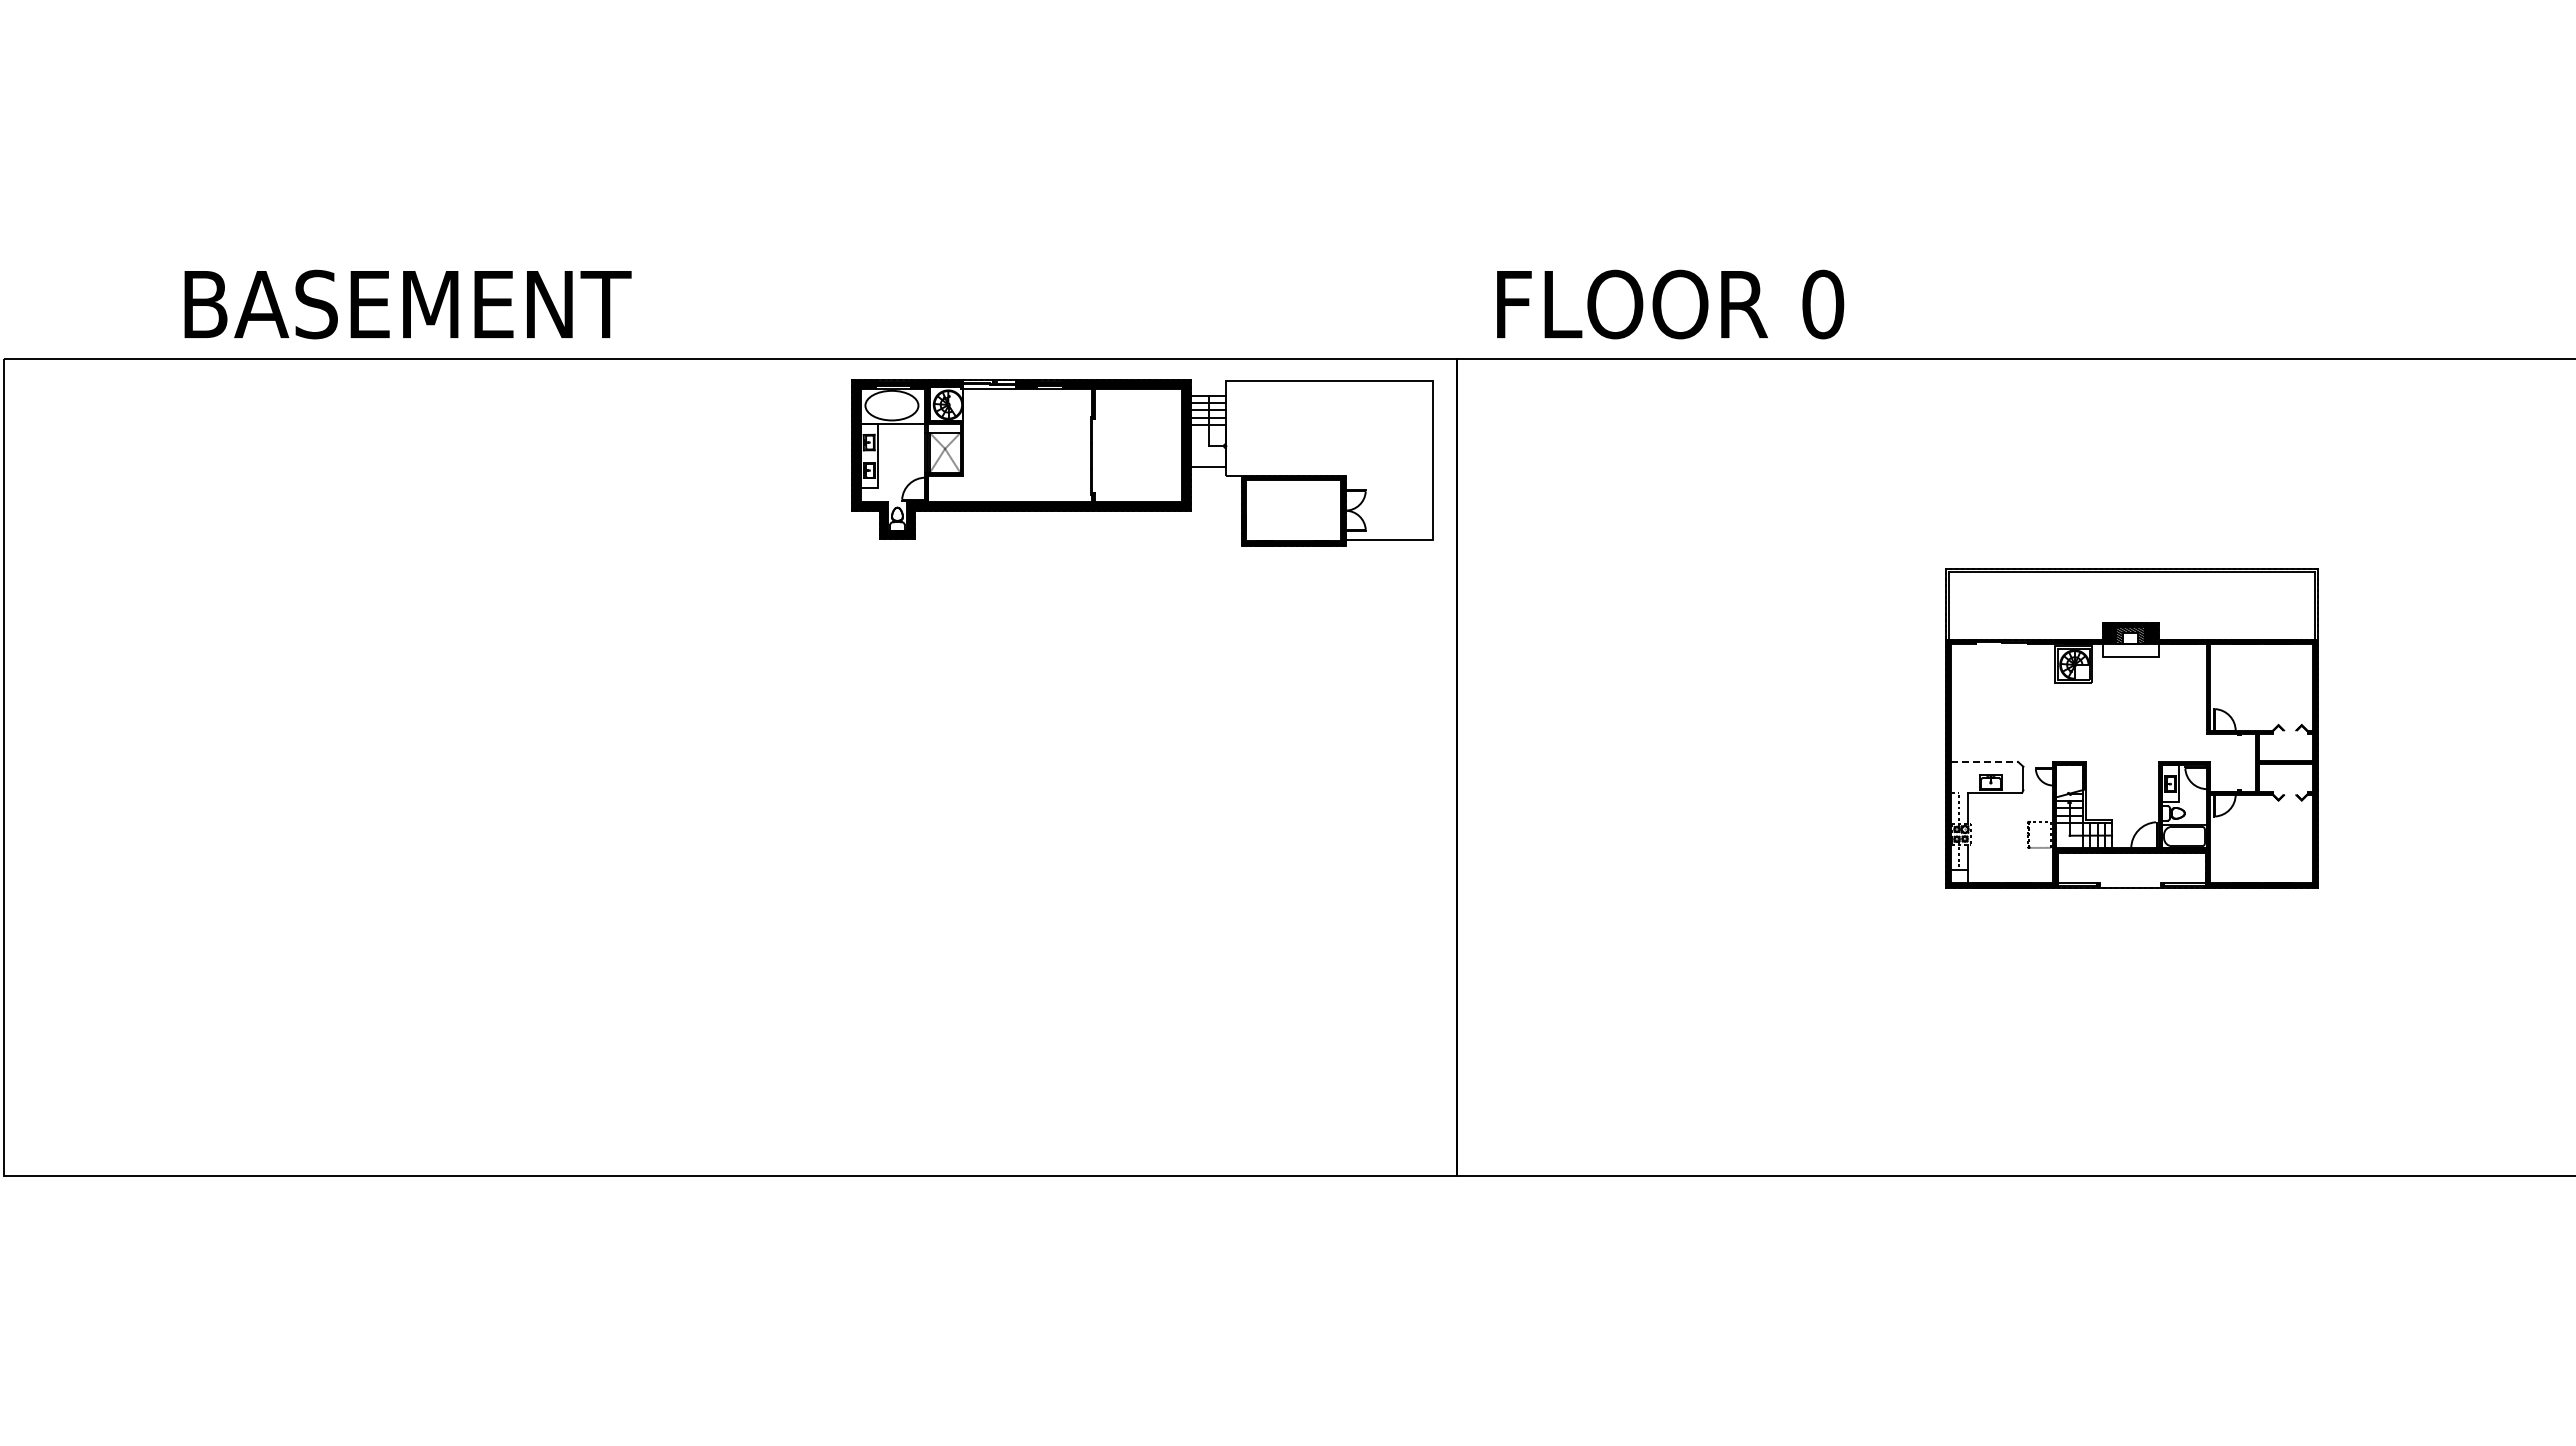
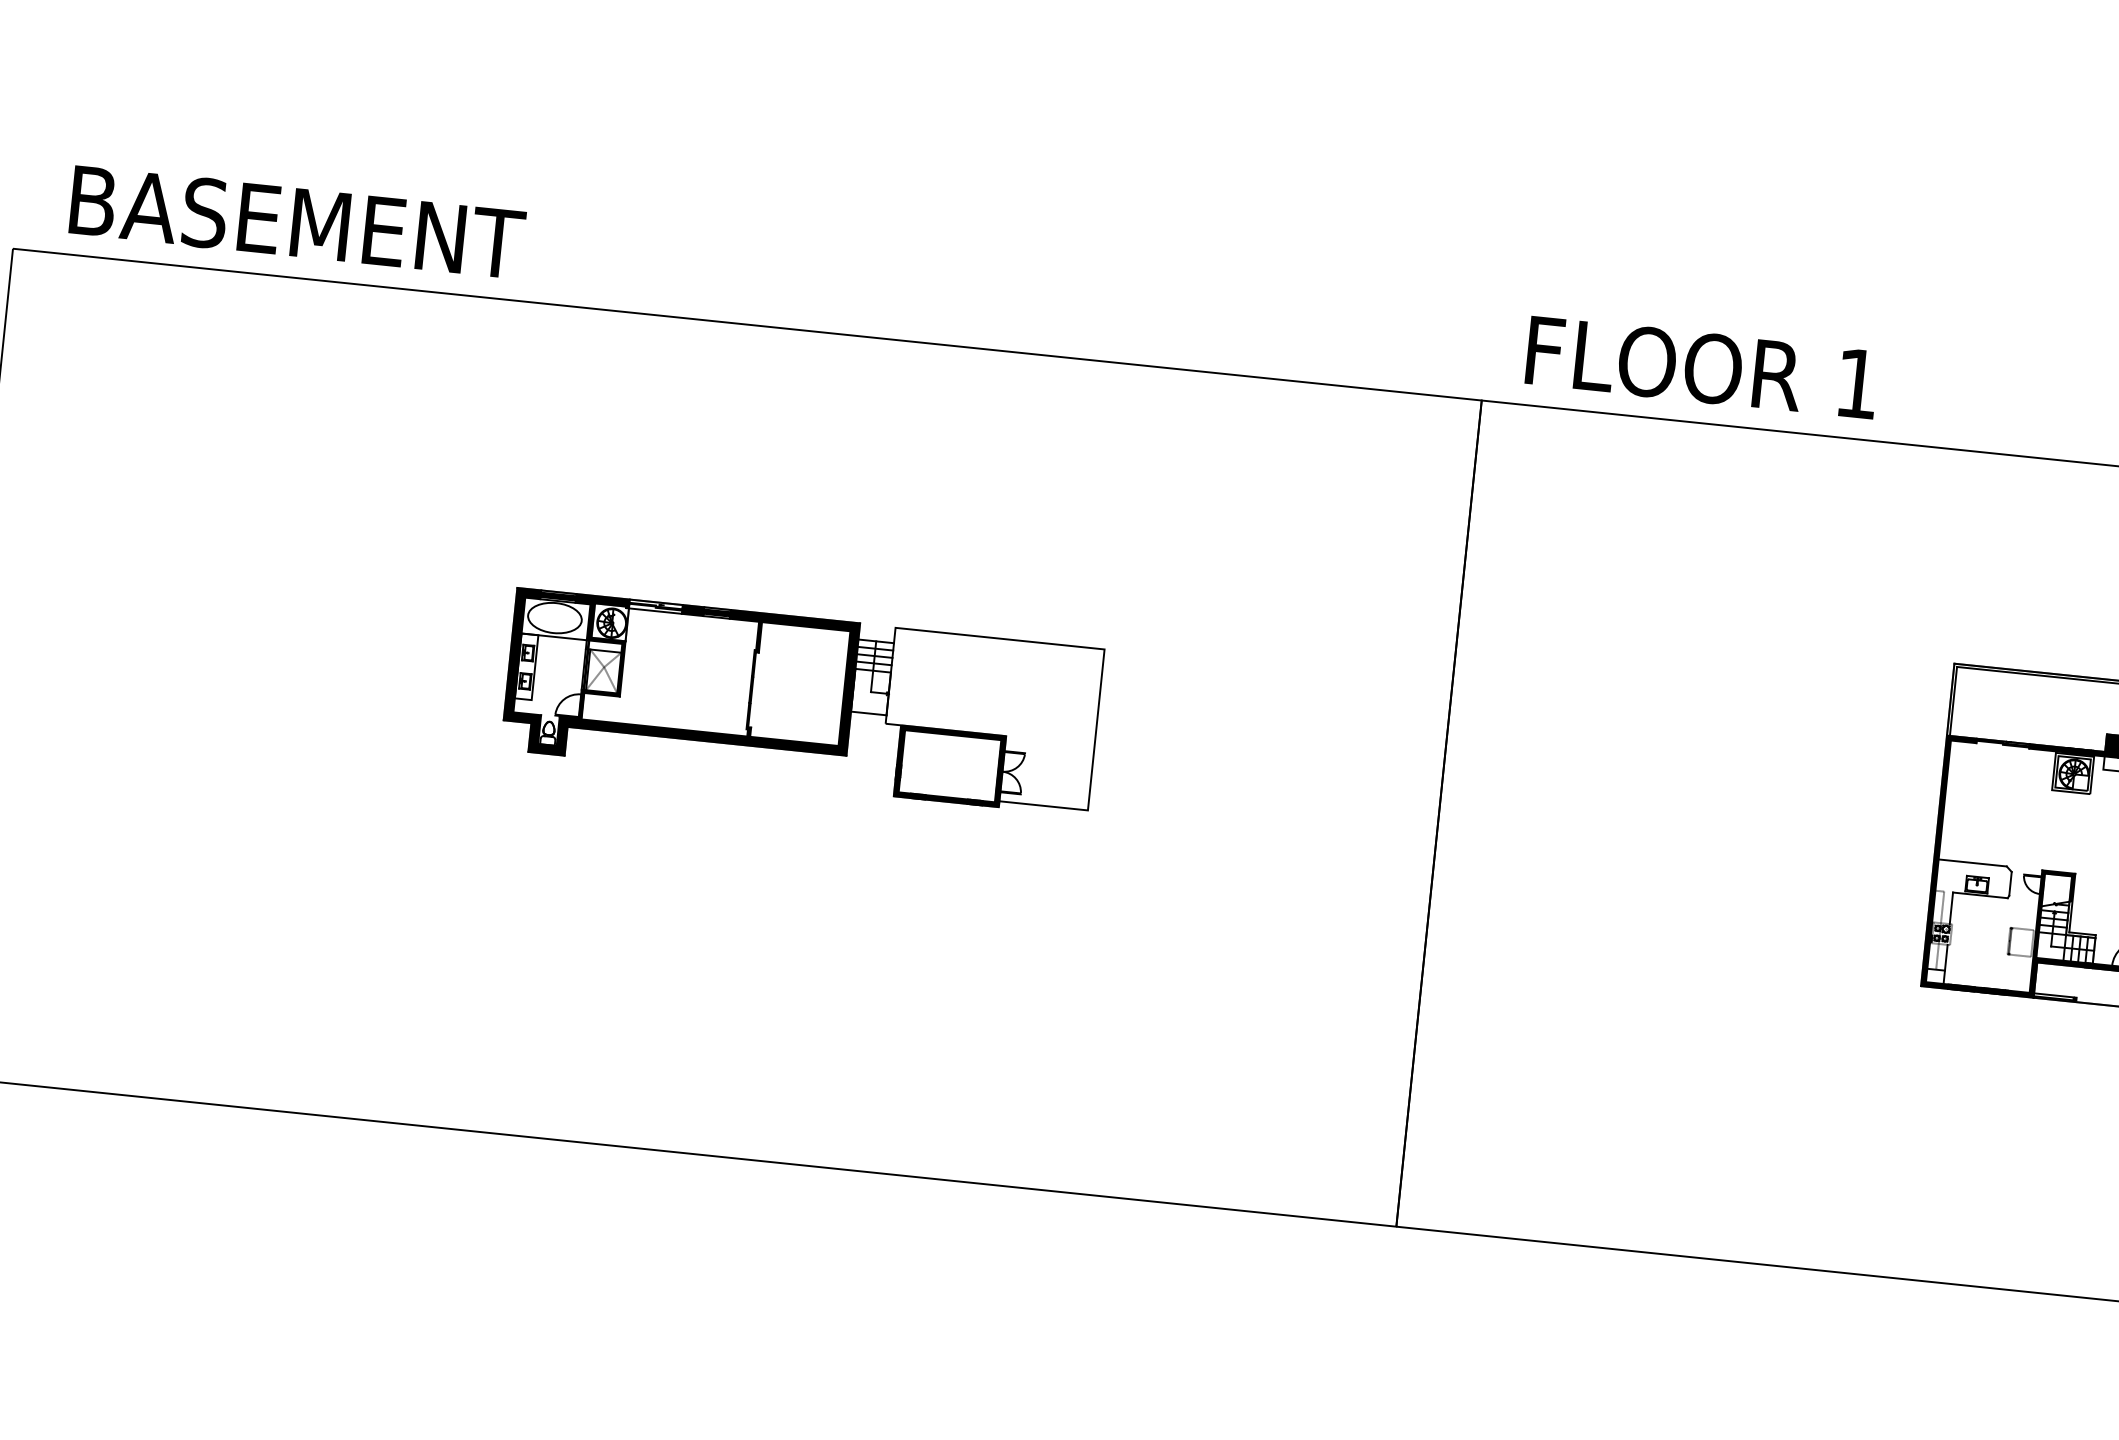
text: (407, 304) -> (297, 222), moved
text: (1823, 304) -> (1857, 383), 0 -> 1
part: (1142, 462) -> (802, 701), moved
line: (1984, 761) -> (1972, 862), dashed -> solid

